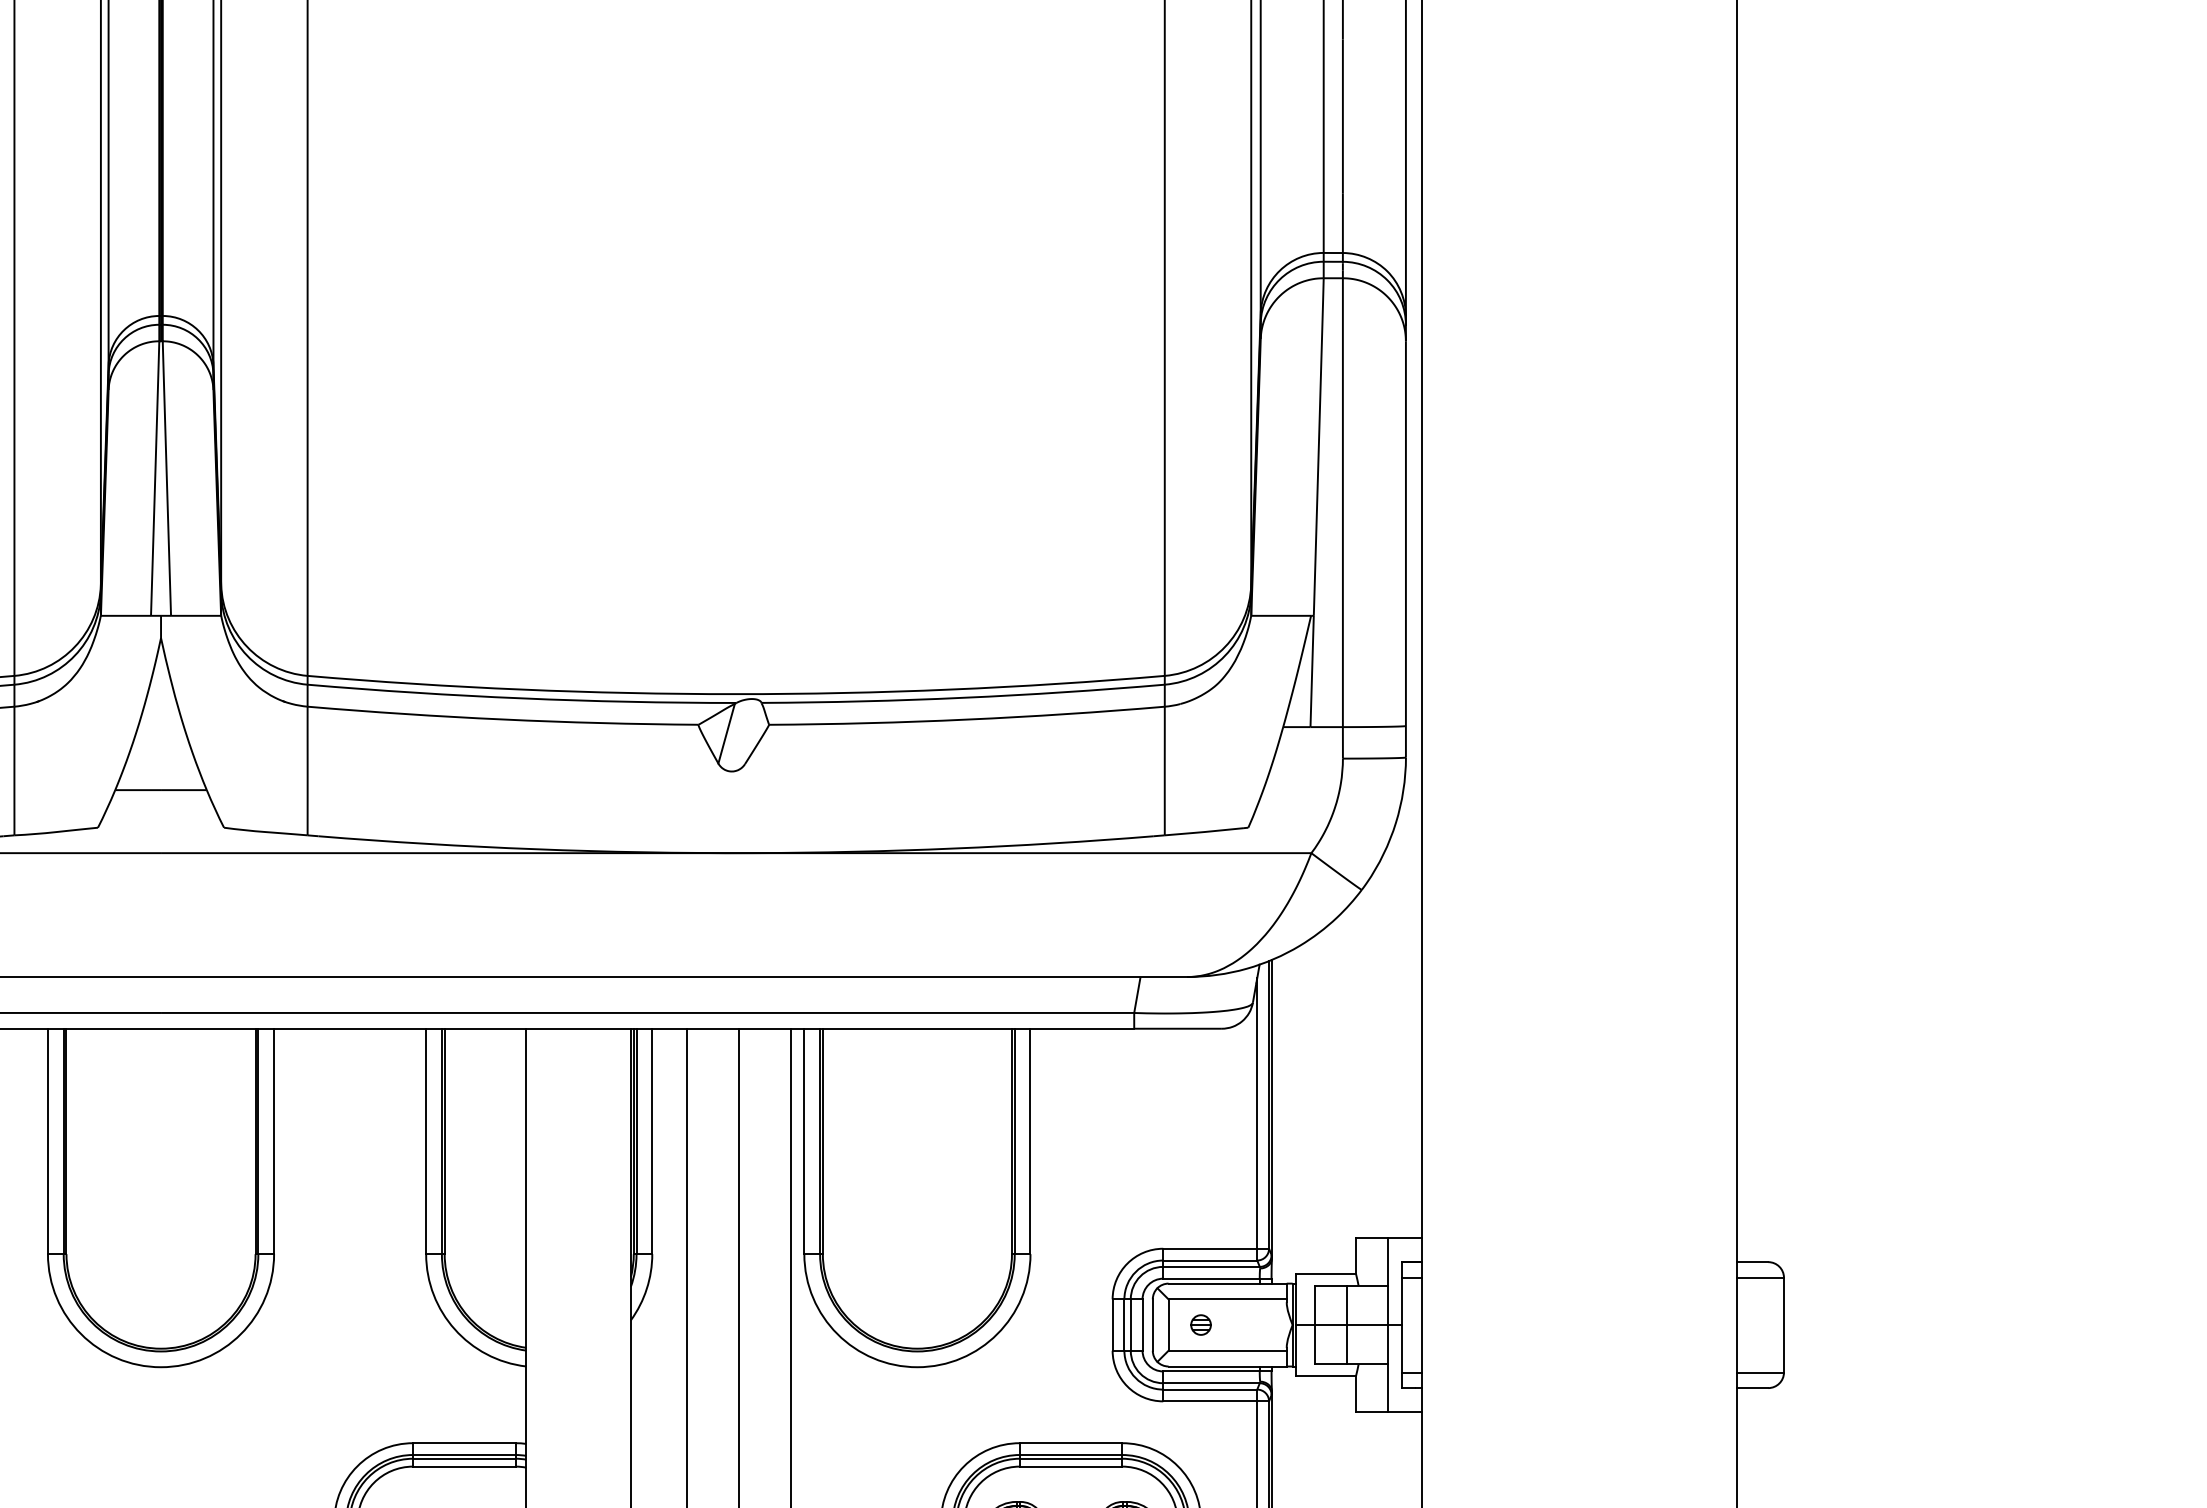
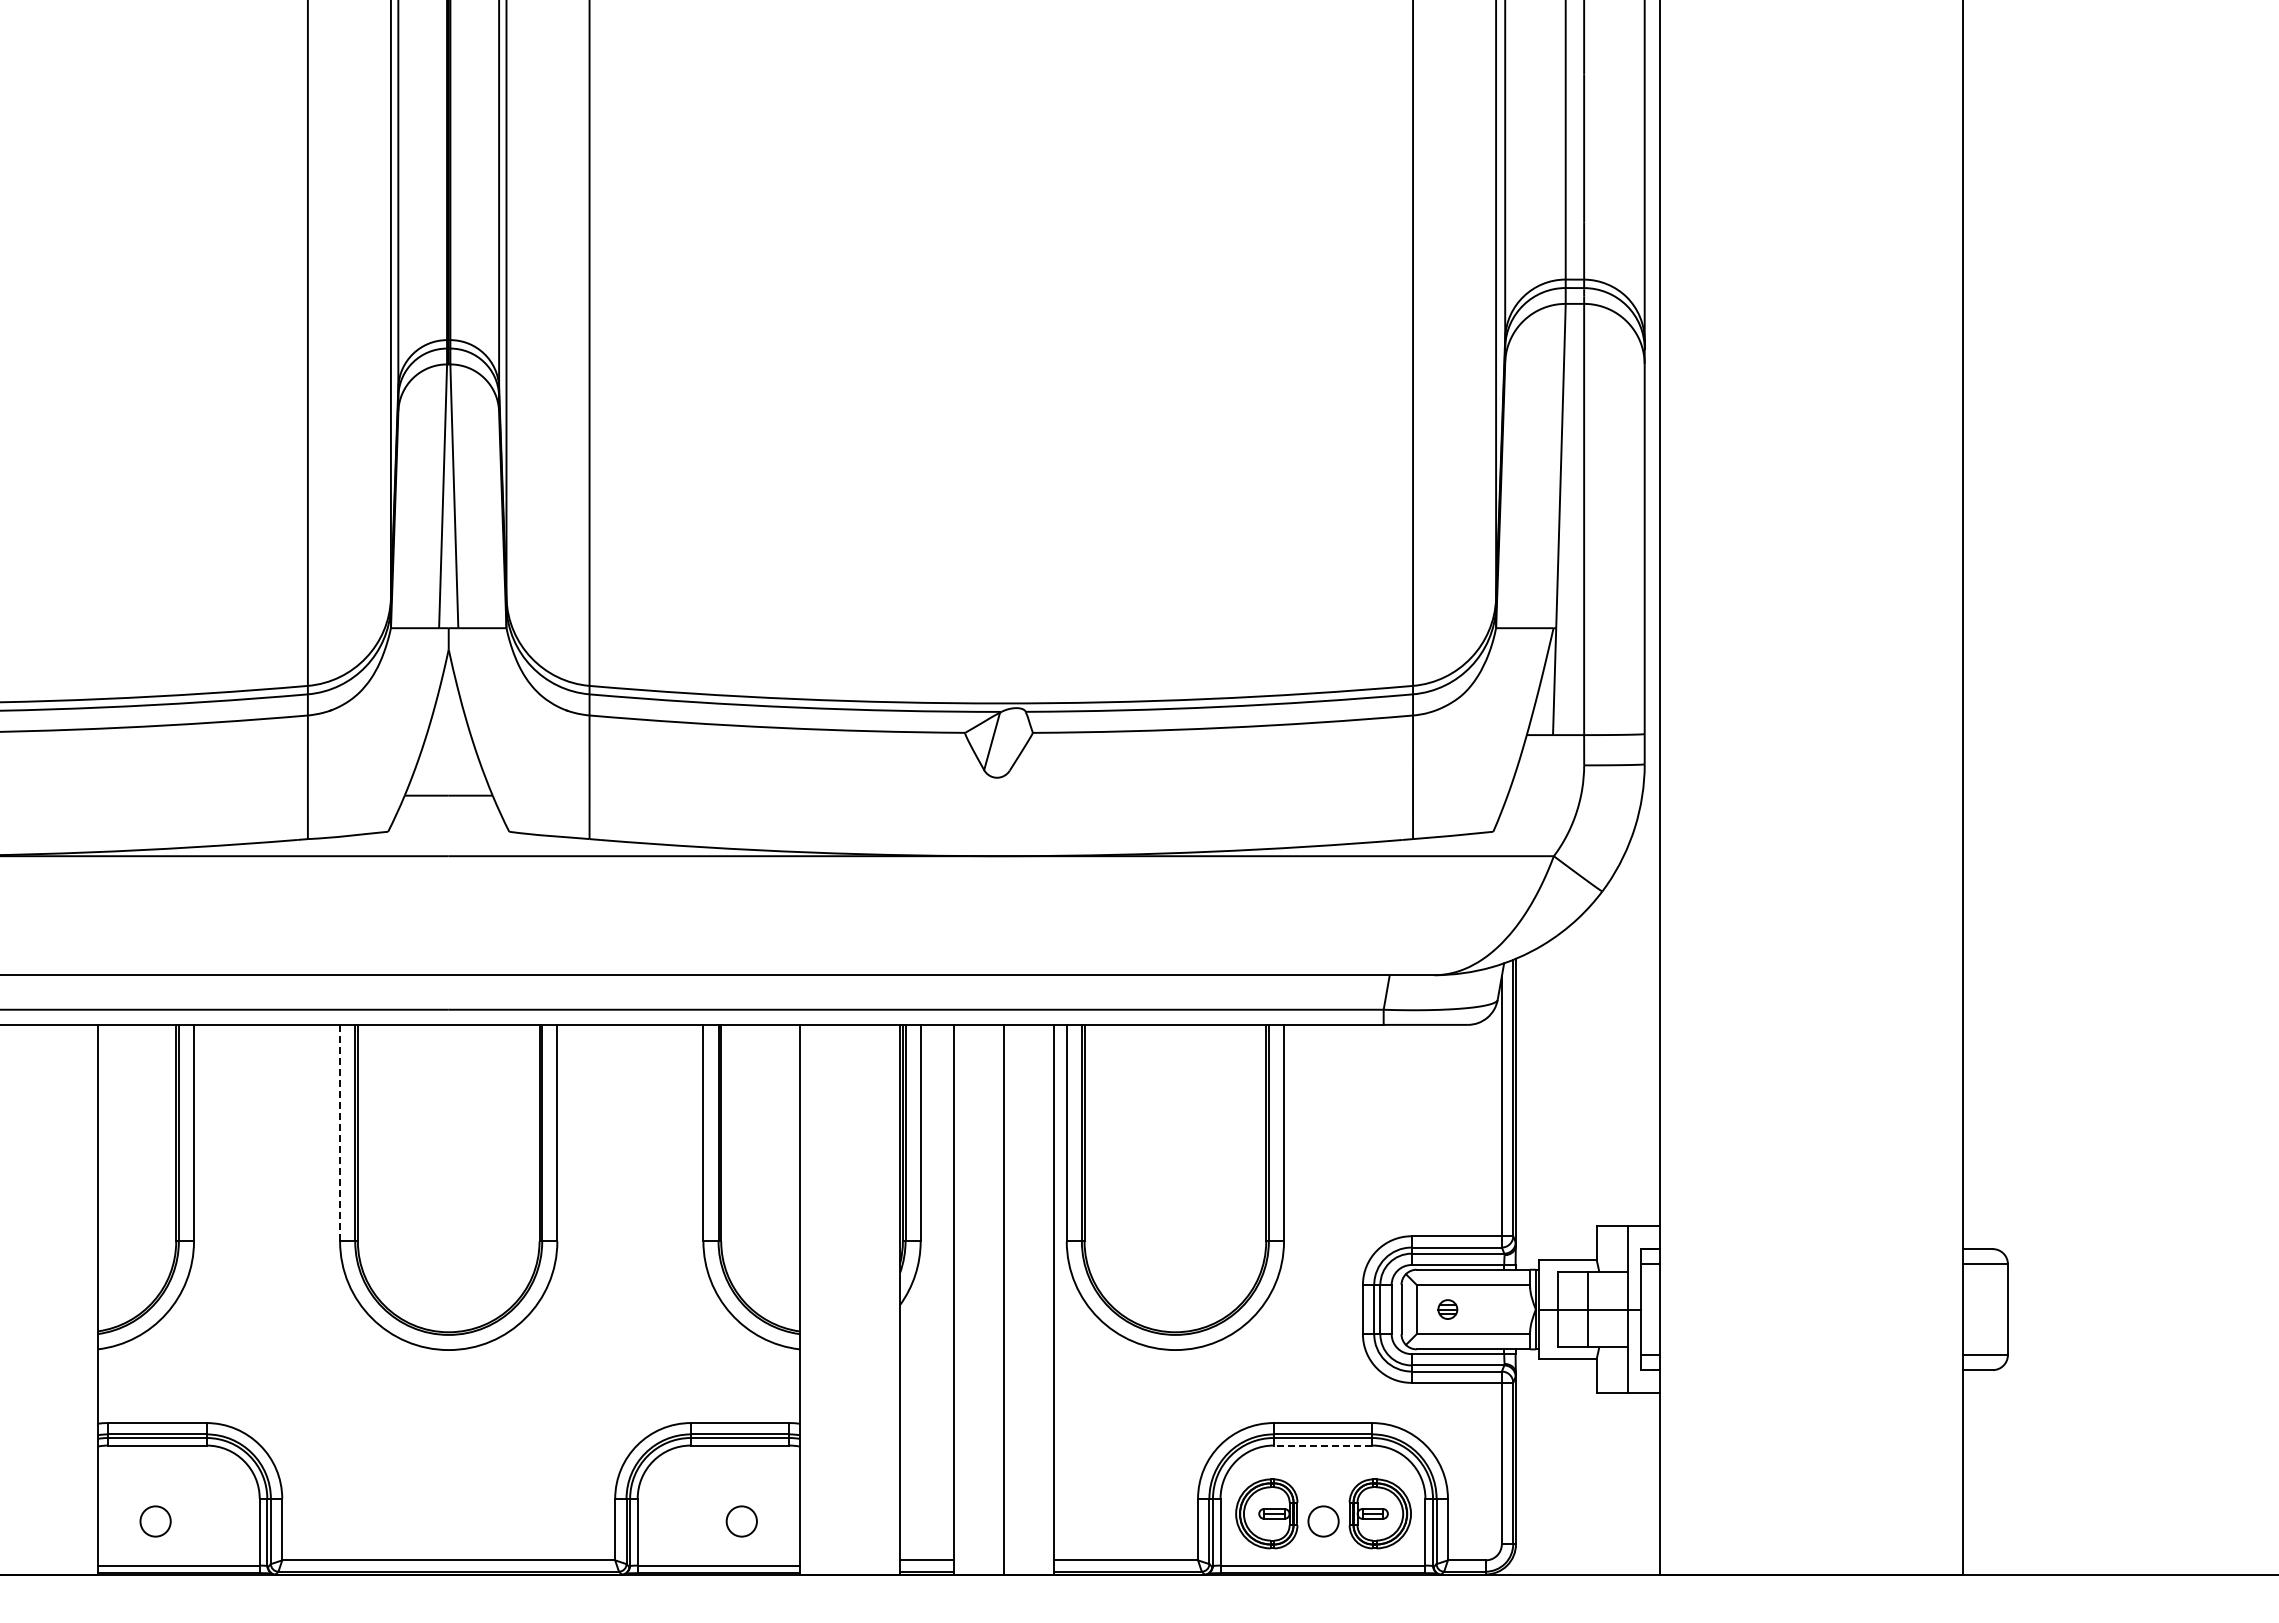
line: (48, 1141) -> (340, 1133), solid -> dashed
line: (1070, 1466) -> (1322, 1445), solid -> dashed

